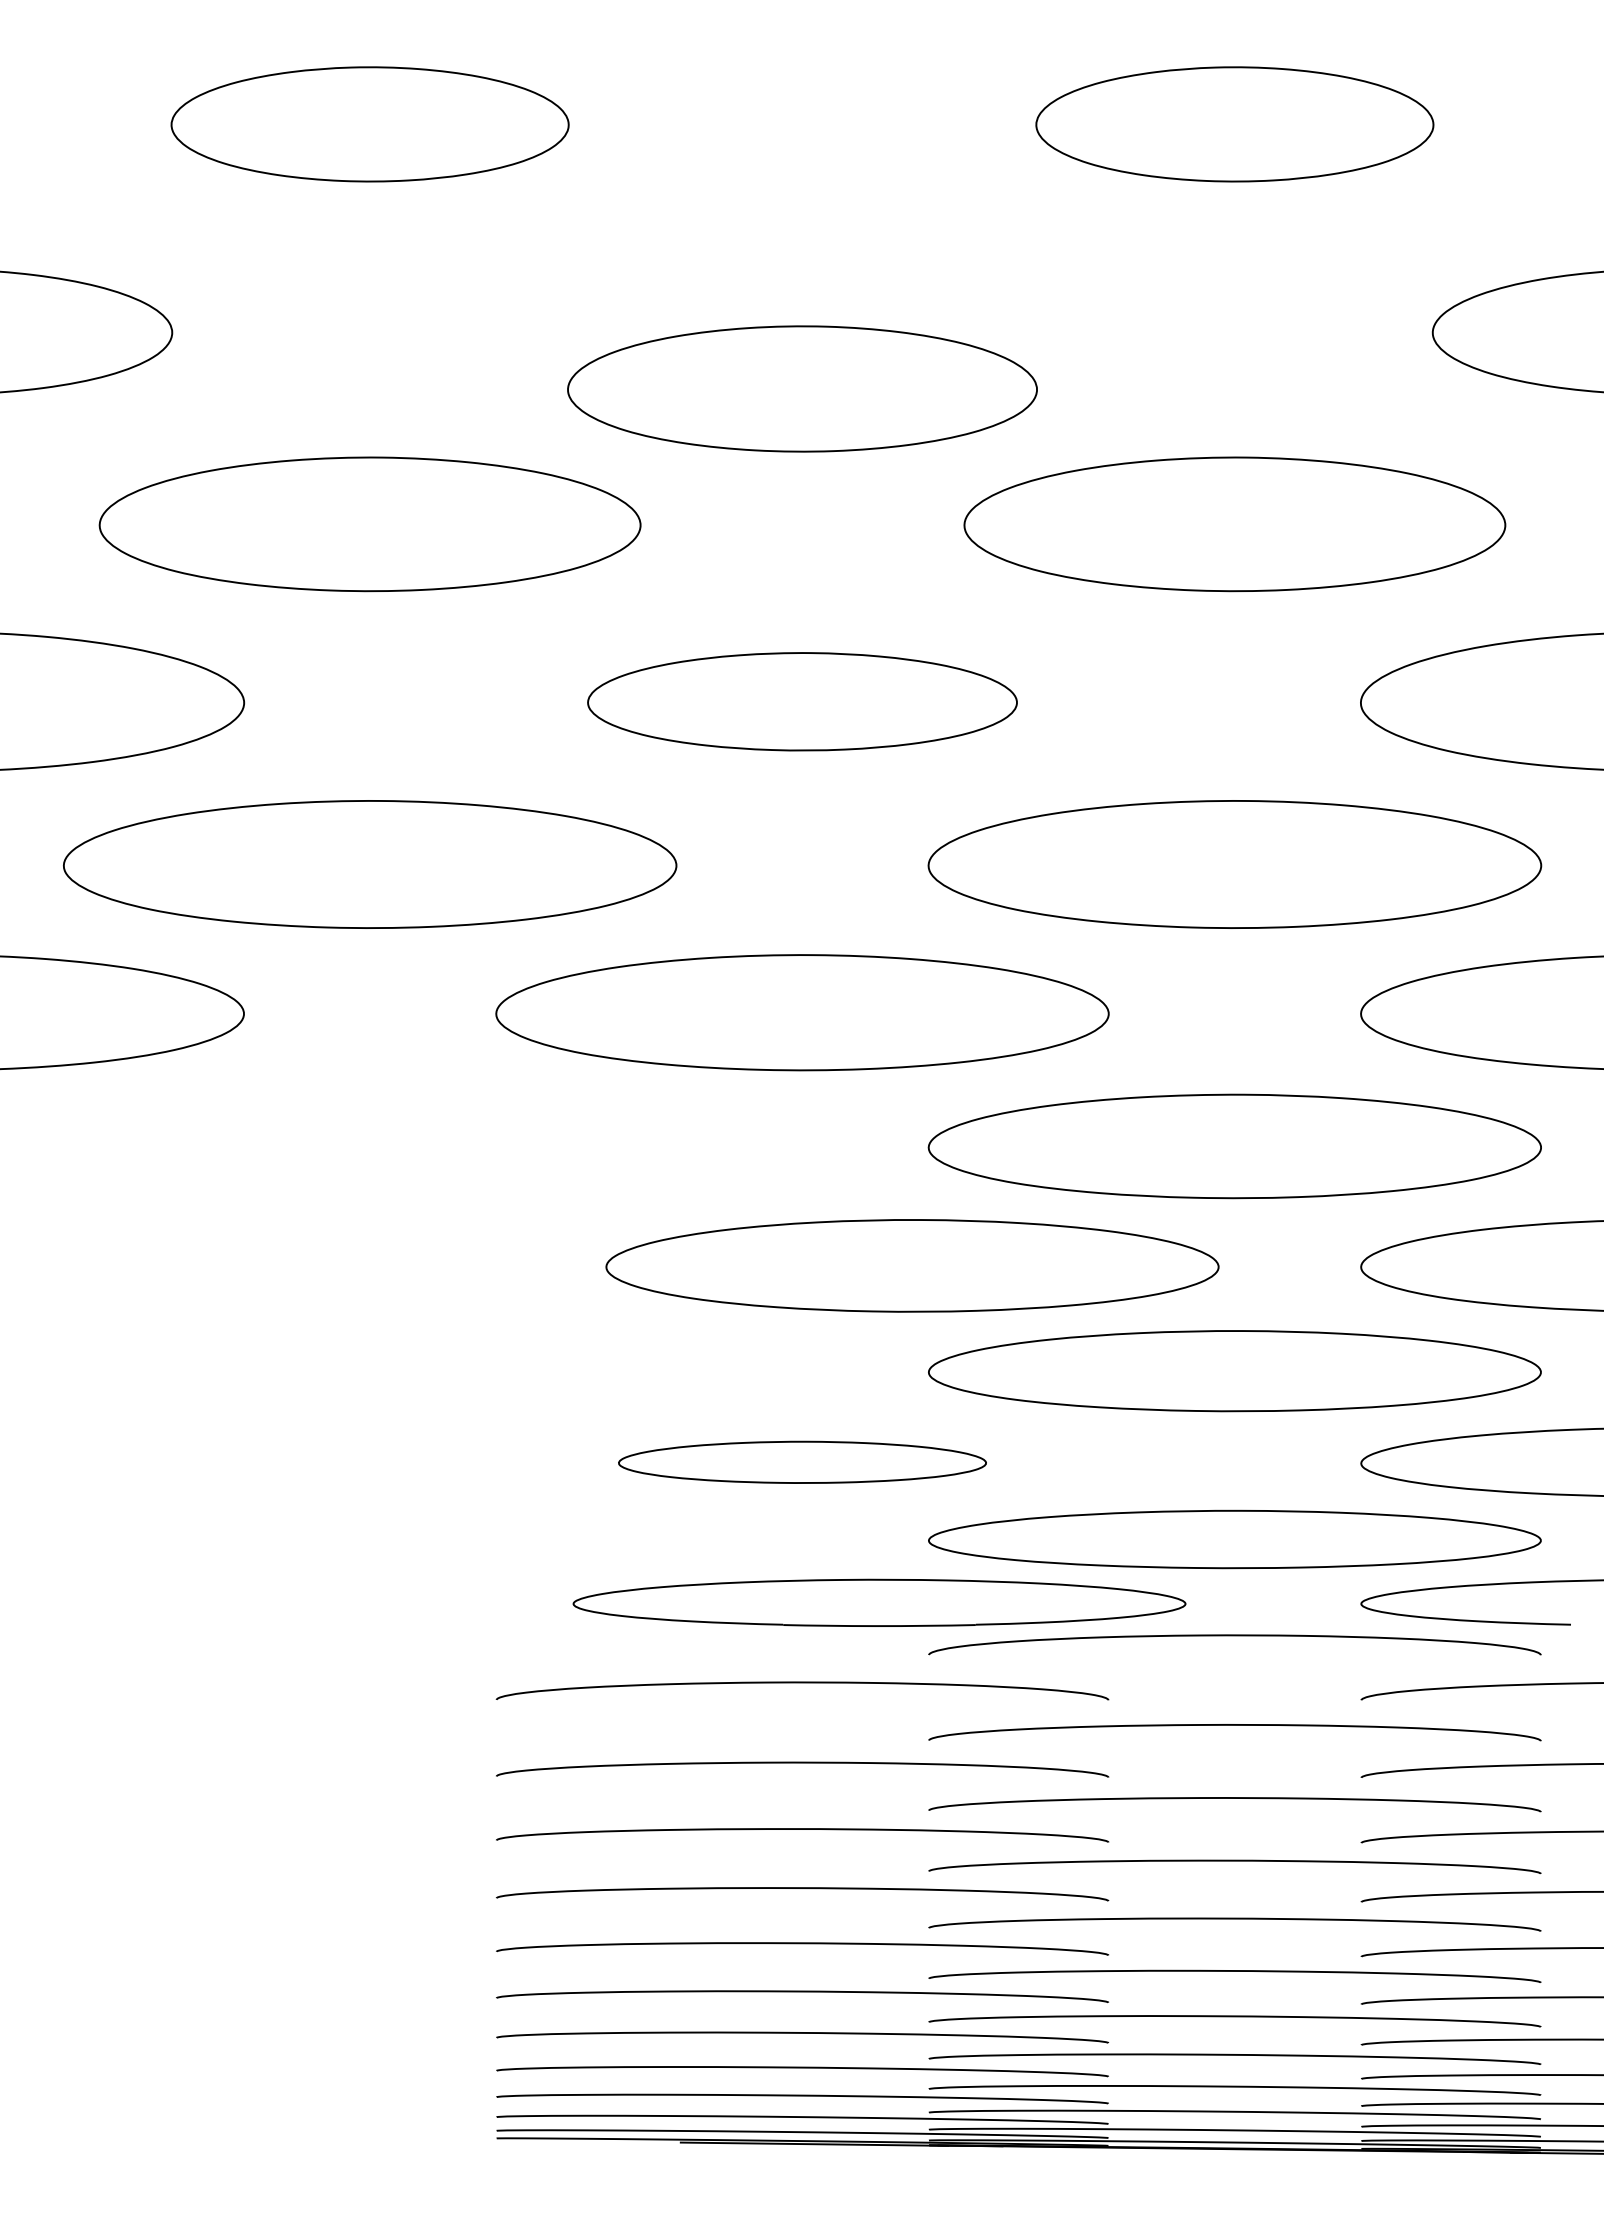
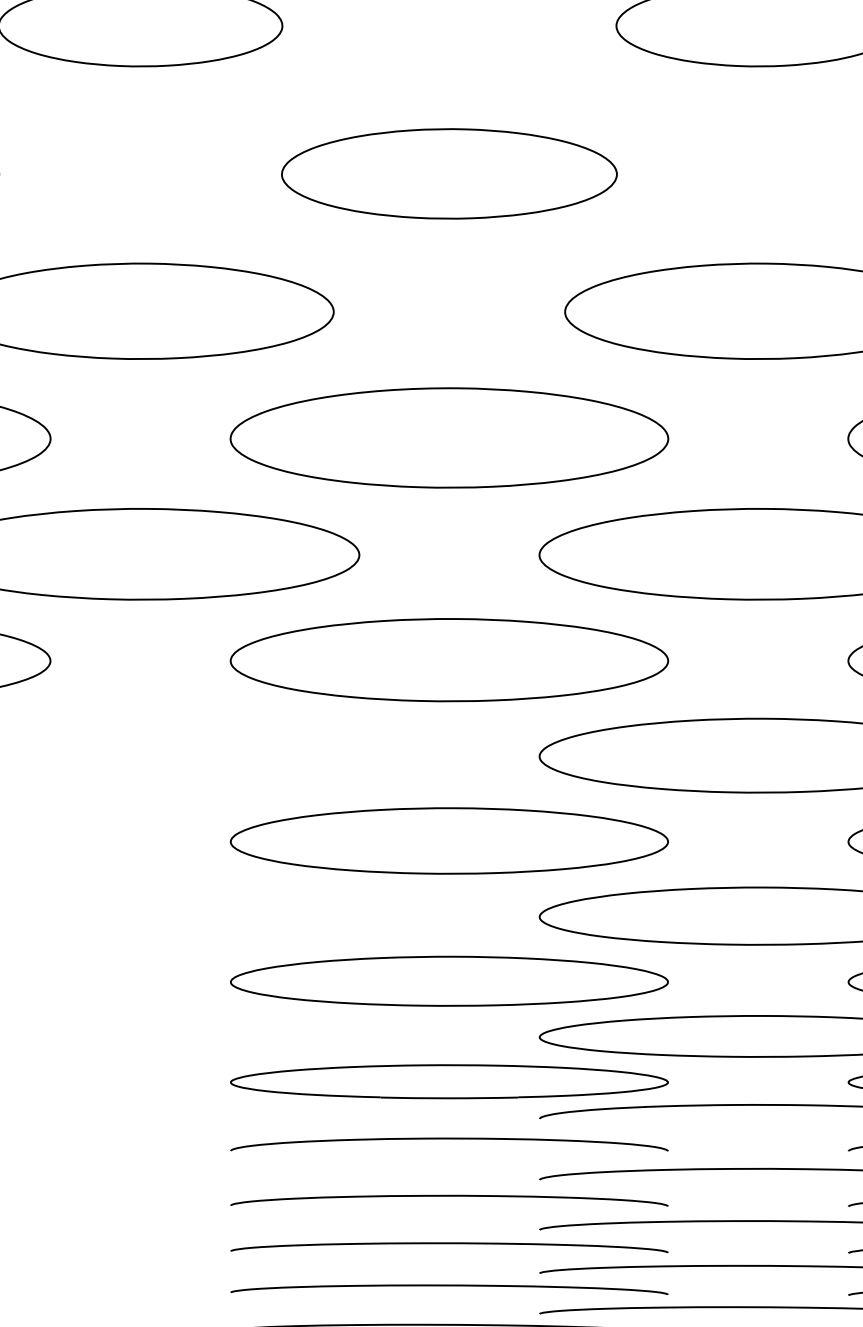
part: (802, 388) -> (449, 173), moved
part: (802, 701) -> (449, 437), size x1.43
part: (912, 1265) -> (449, 840), moved
part: (802, 1462) -> (449, 981), size x1.67
part: (879, 1602) -> (449, 1081), moved

